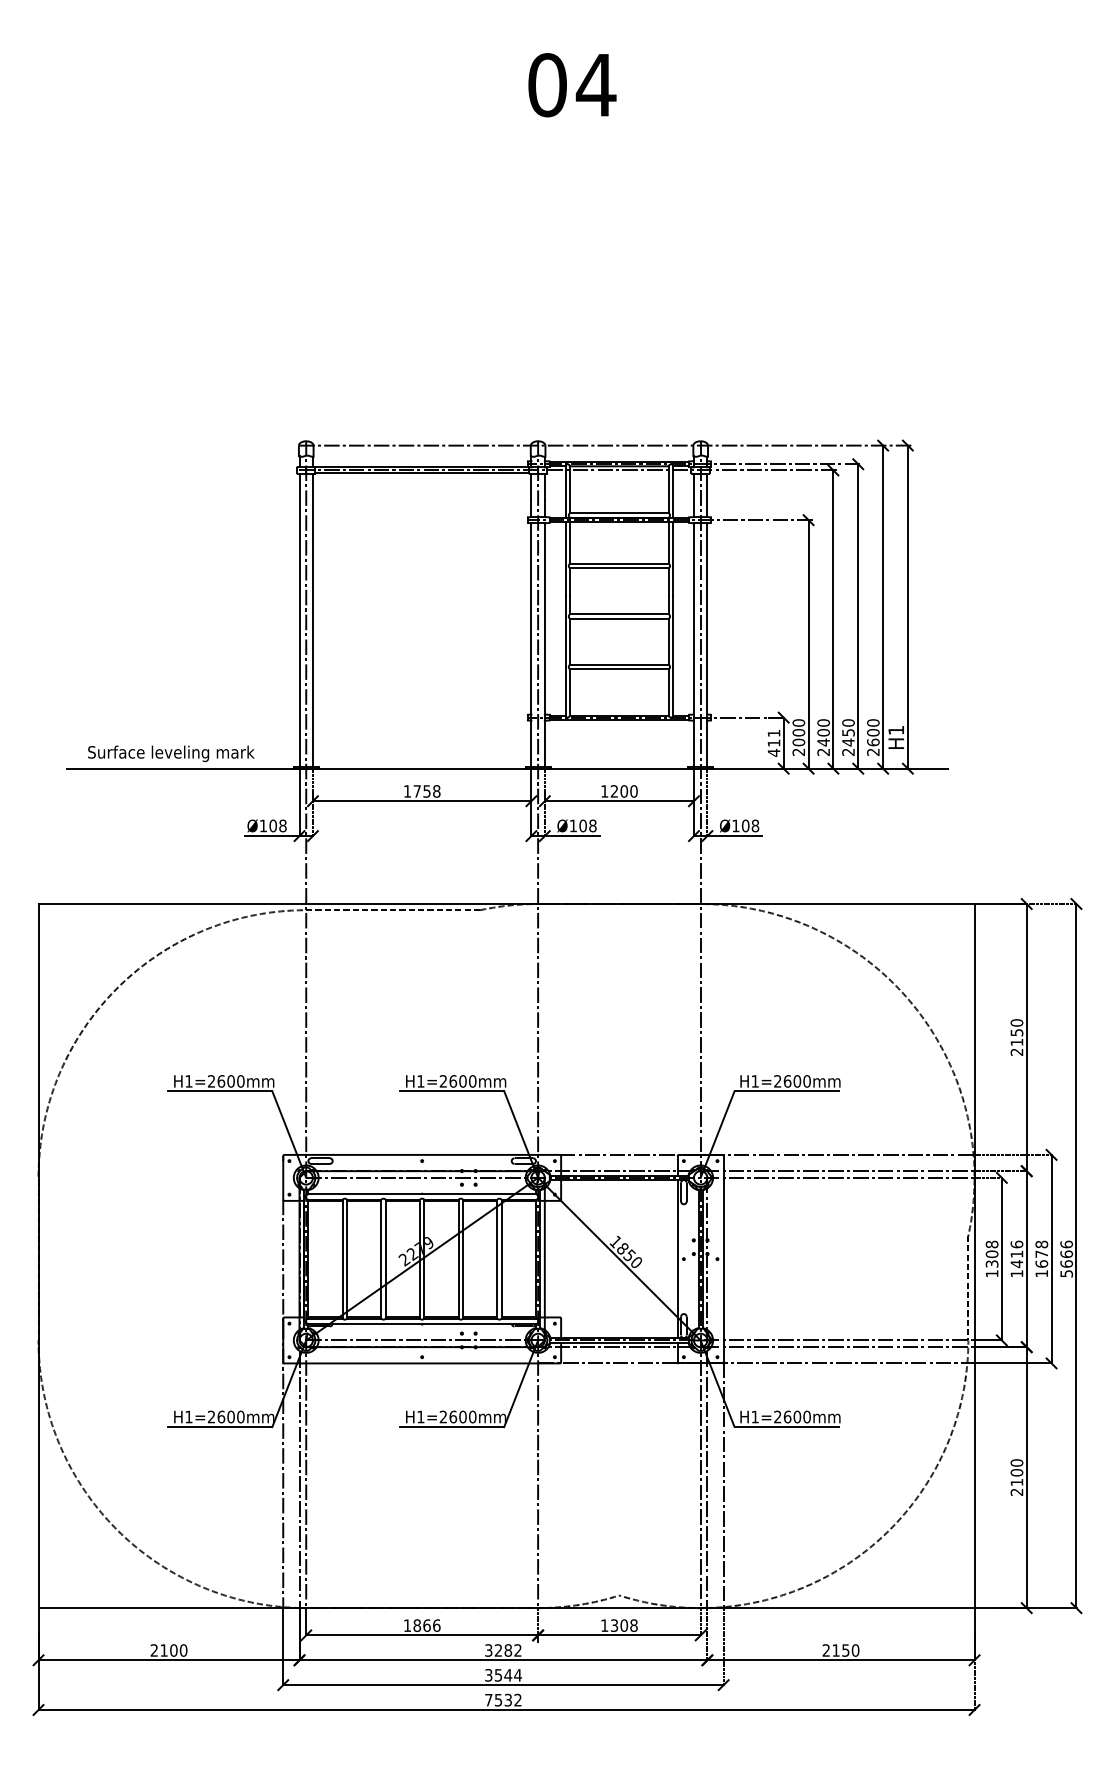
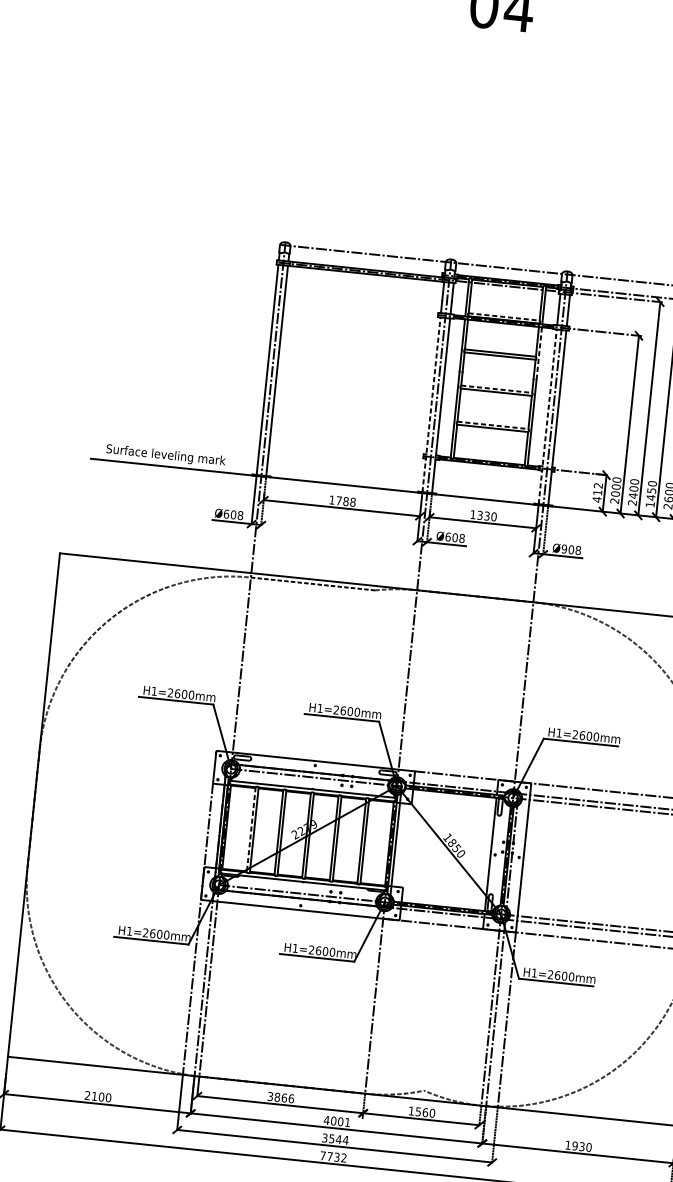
line: (619, 513) -> (504, 317), solid -> dashed
line: (673, 558) -> (539, 353), solid -> dashed
line: (619, 614) -> (496, 389), solid -> dashed
line: (531, 644) -> (431, 404), solid -> dashed
line: (693, 644) -> (547, 416), solid -> dashed
line: (619, 664) -> (493, 425), solid -> dashed
text: (773, 733) -> (598, 485), 411 -> 412
text: (848, 752) -> (650, 504), 2450 -> 1450
text: (426, 791) -> (345, 501), 1758 -> 1788
text: (619, 791) -> (483, 515), 1200 -> 1330
text: (263, 825) -> (226, 513), Ø108 -> Ø608
text: (573, 825) -> (448, 536), Ø108 -> Ø608
text: (735, 825) -> (564, 548), Ø108 -> Ø908
line: (342, 1259) -> (251, 829), solid -> dashed
text: (407, 1625) -> (270, 1096), 1866 -> 3866
text: (624, 1625) -> (425, 1112), 1308 -> 1560
text: (502, 1650) -> (336, 1121), 3282 -> 4001
text: (835, 1650) -> (574, 1145), 2150 -> 1930
text: (498, 1700) -> (330, 1156), 7532 -> 7732

